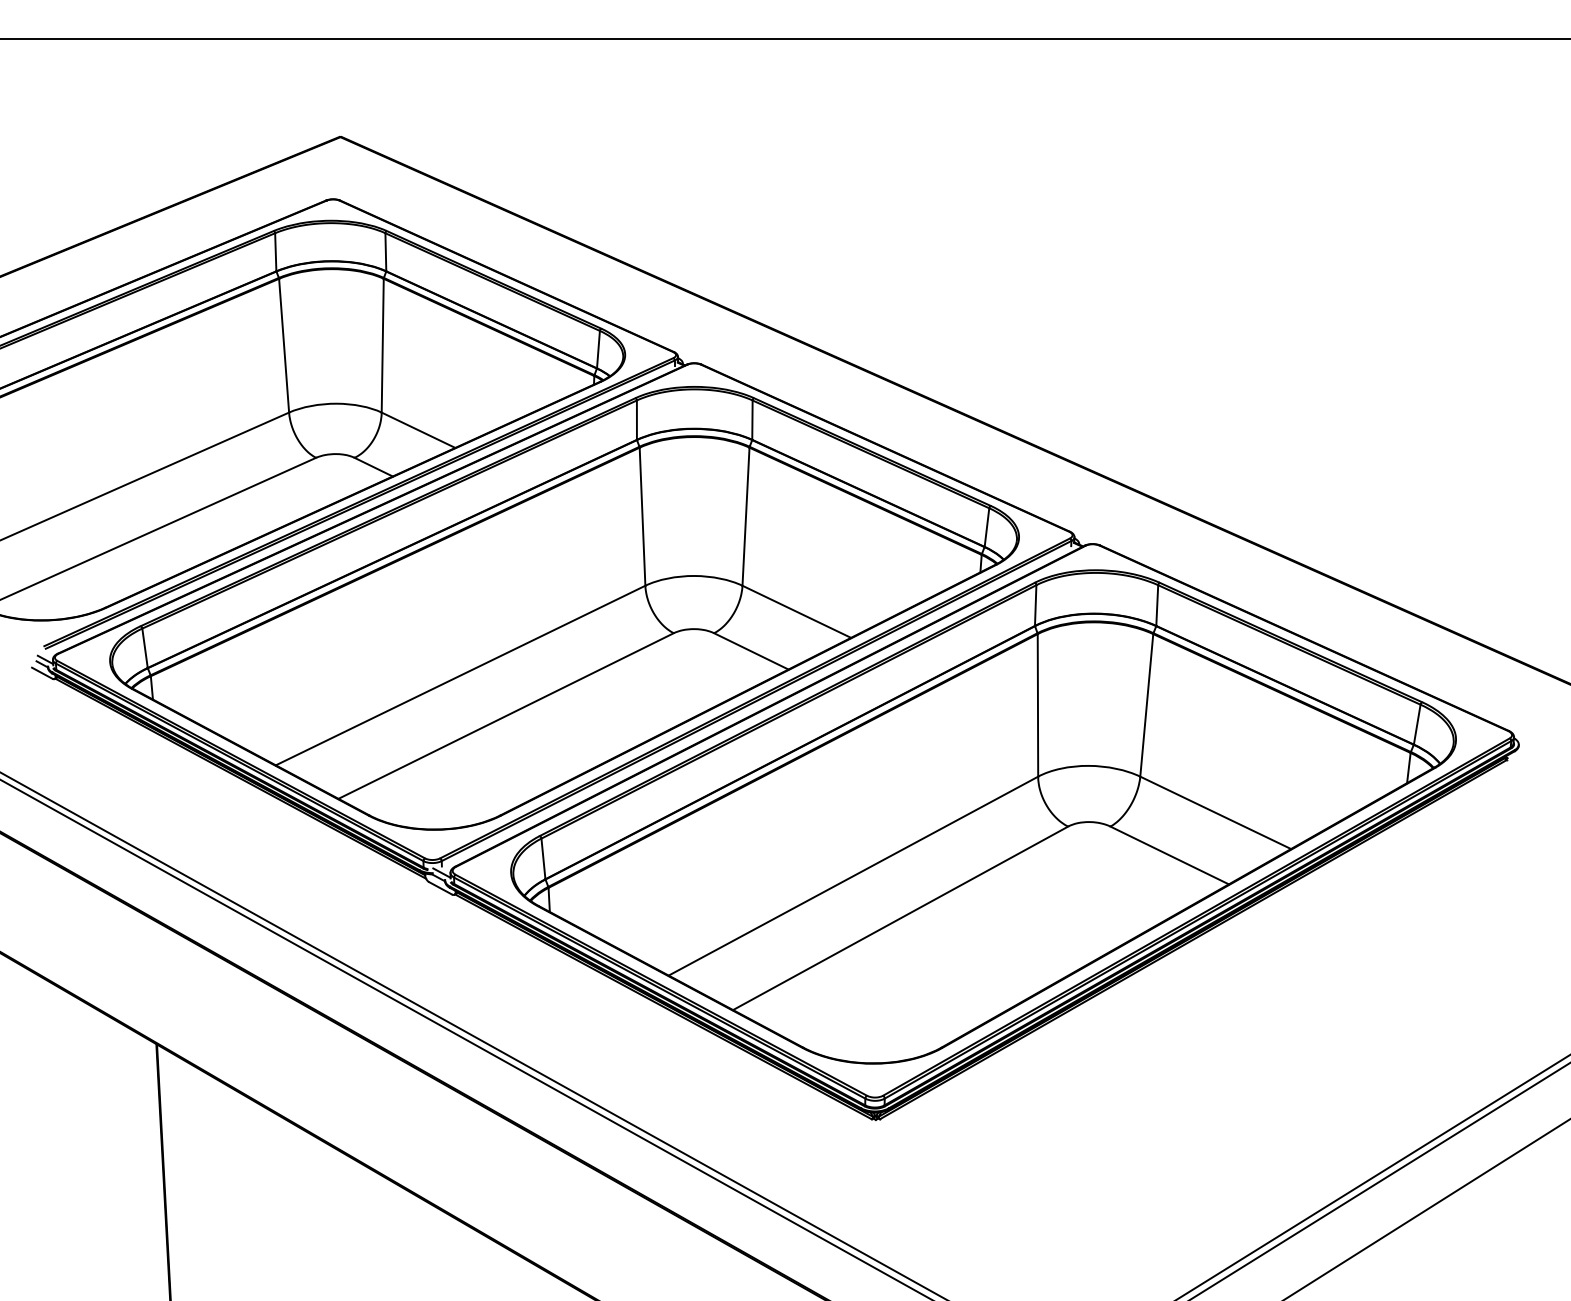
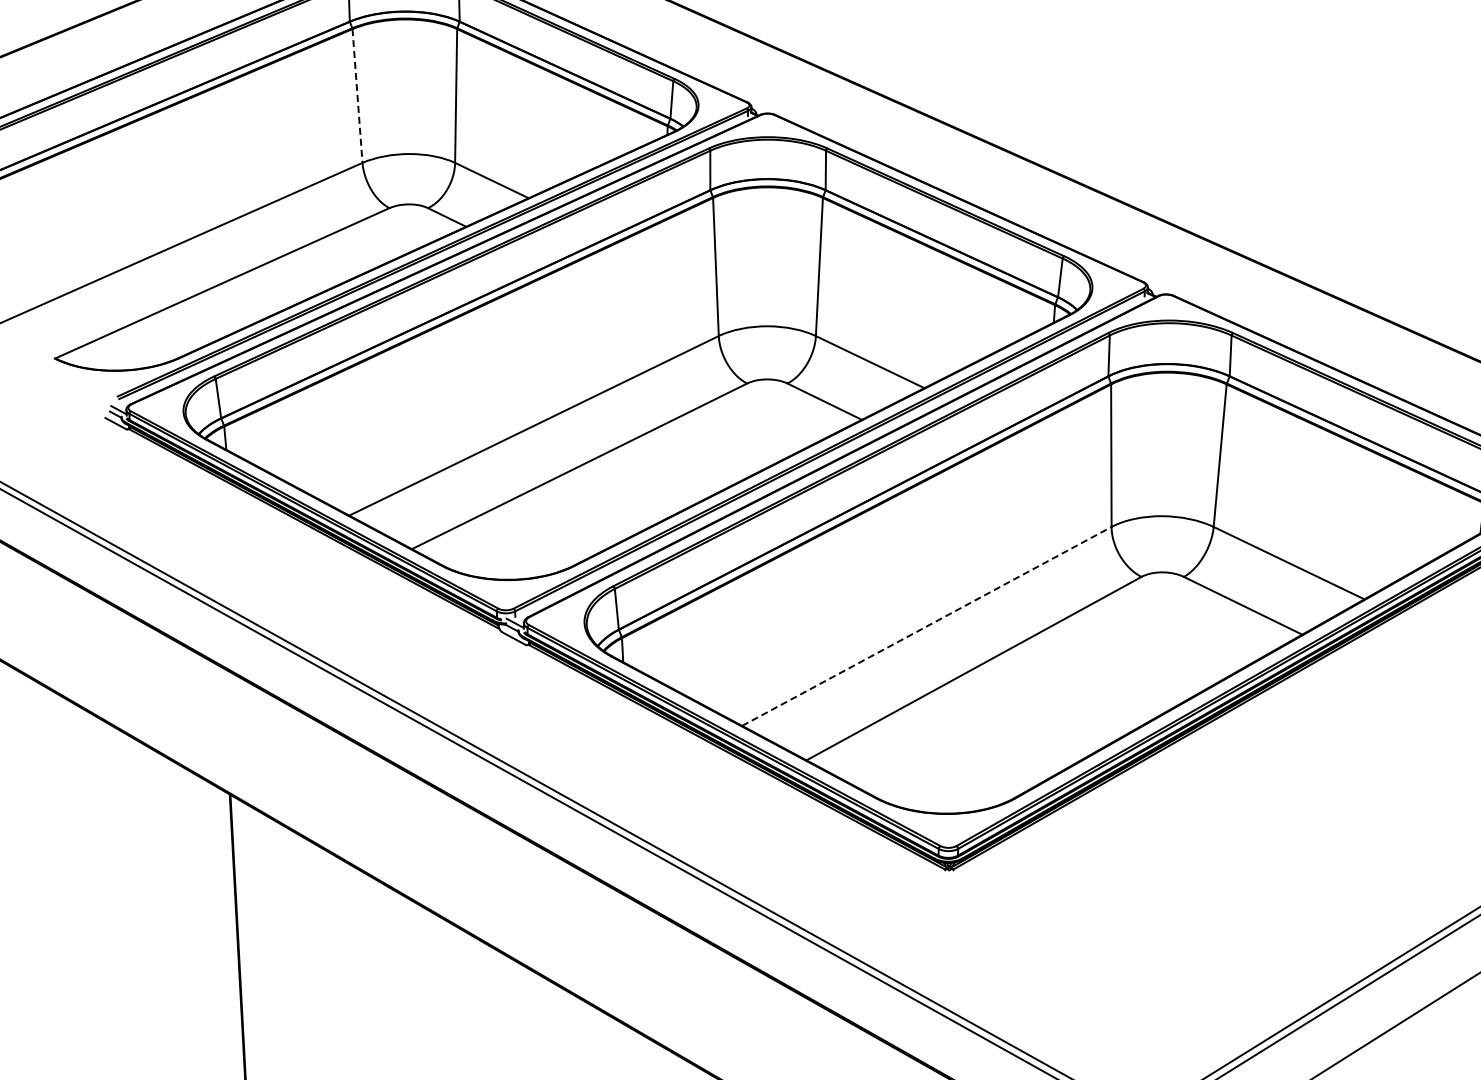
line: (284, 346) -> (357, 96), solid -> dashed
line: (853, 876) -> (926, 626), solid -> dashed

